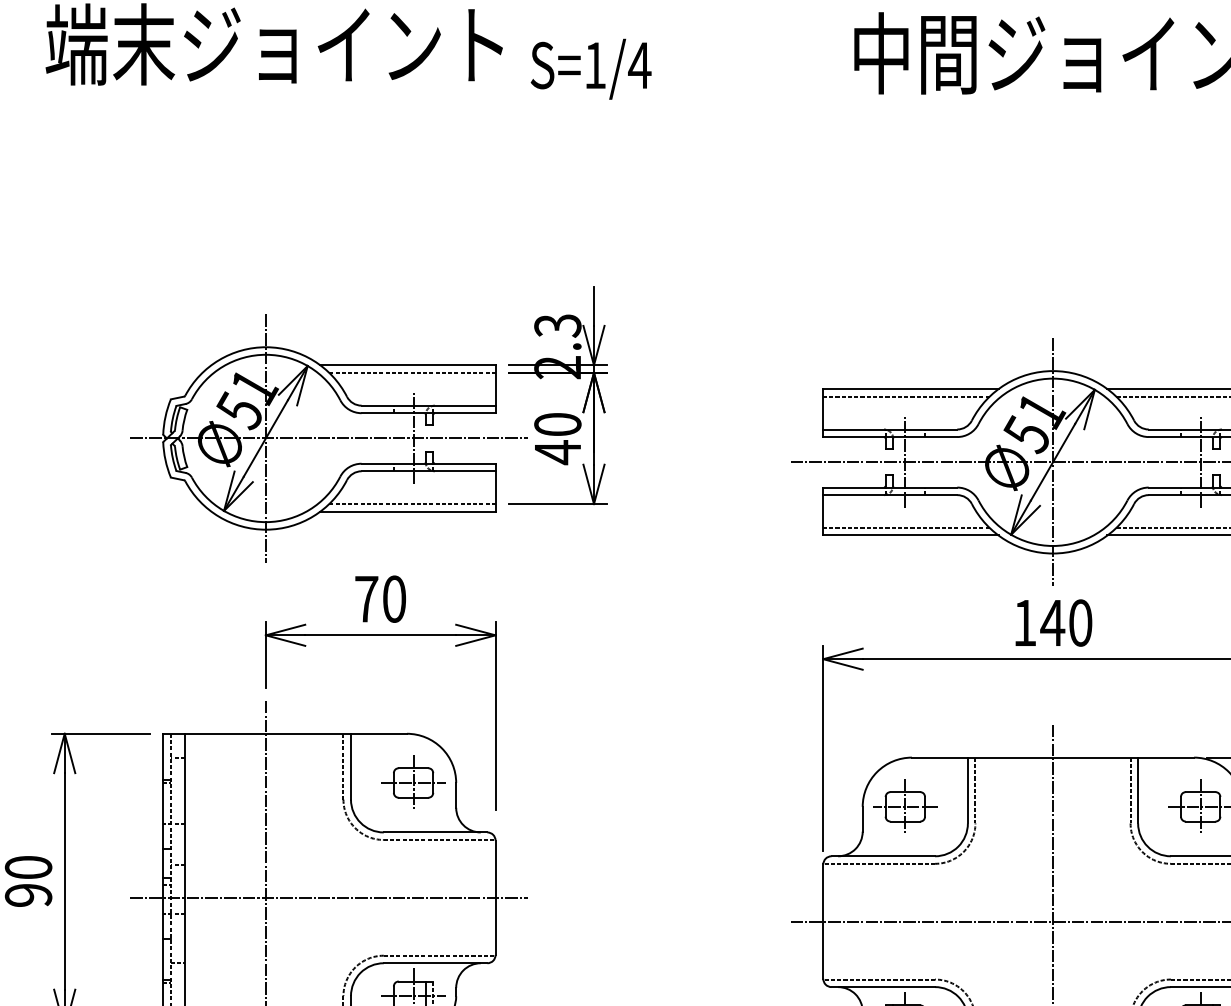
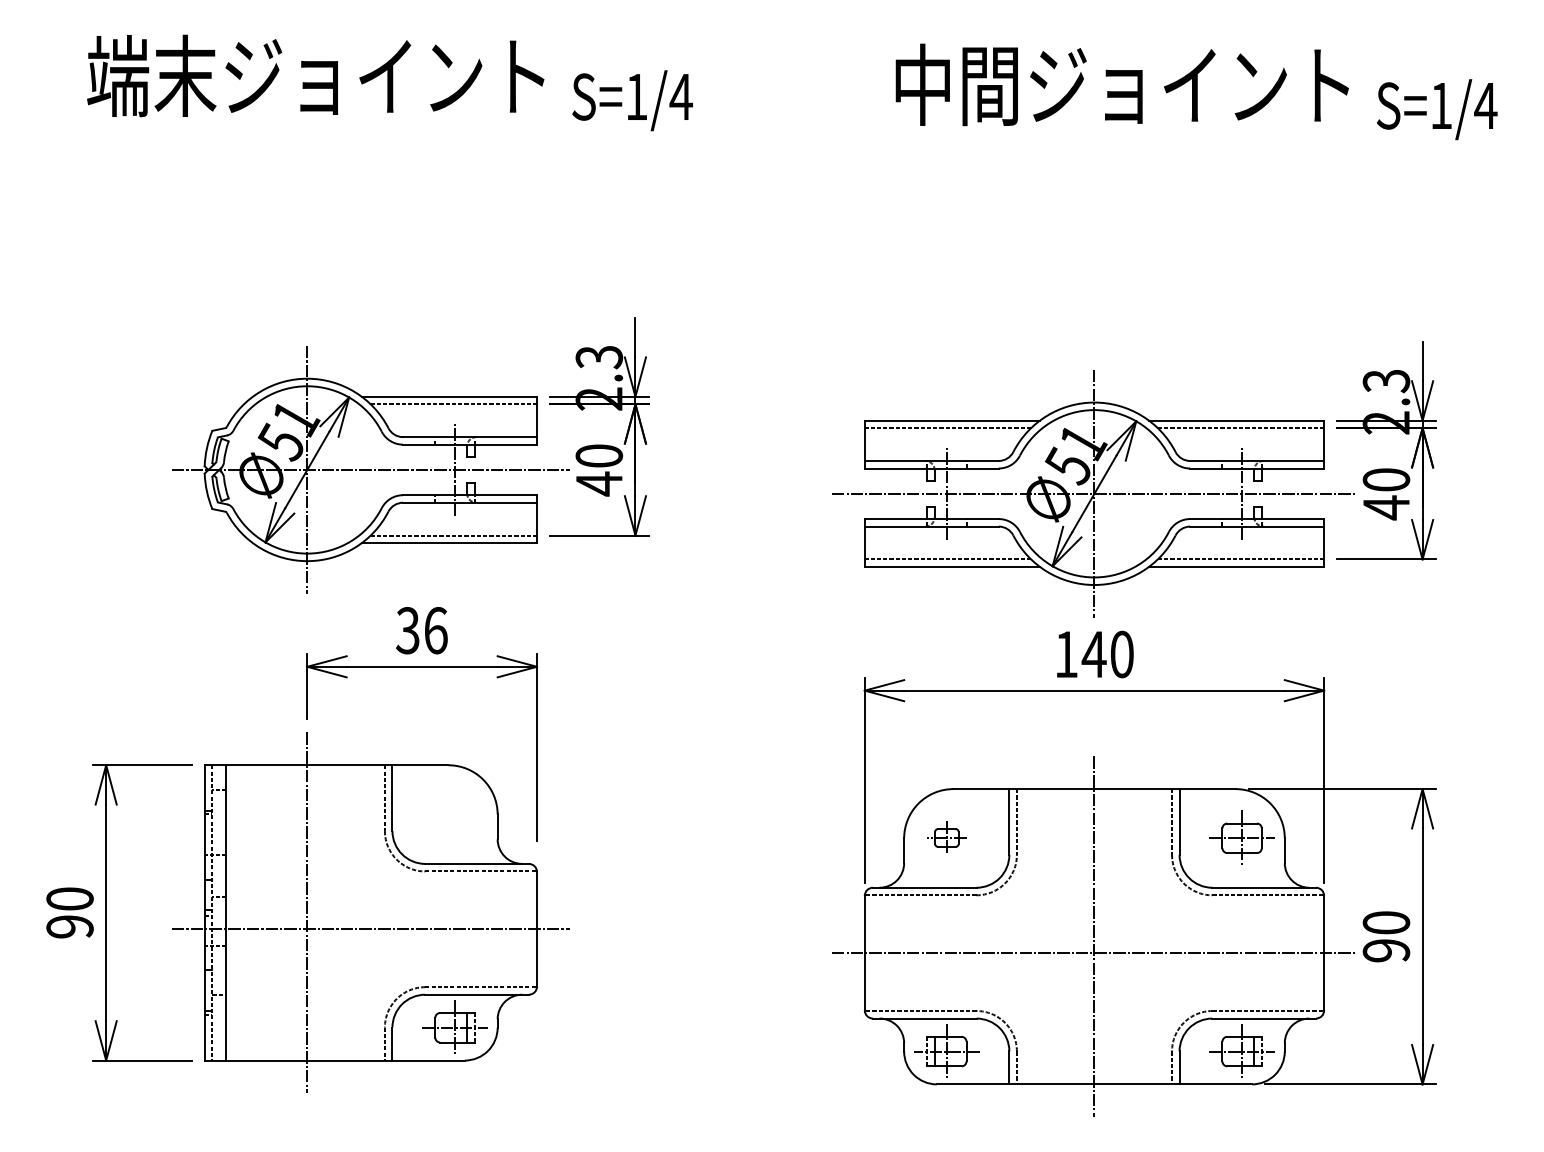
text: (380, 599) -> (421, 630), 70 -> 36
part: (413, 782) -> (454, 813), removed
part: (905, 806) -> (946, 837), size x0.6

